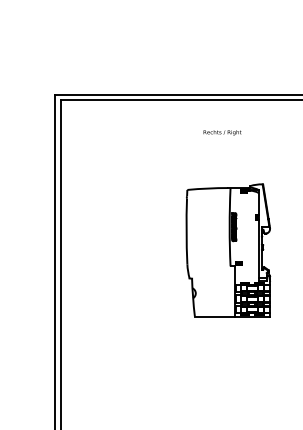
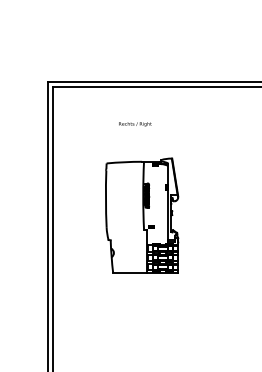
text: (222, 132) -> (135, 124), moved
part: (228, 250) -> (142, 215), moved

